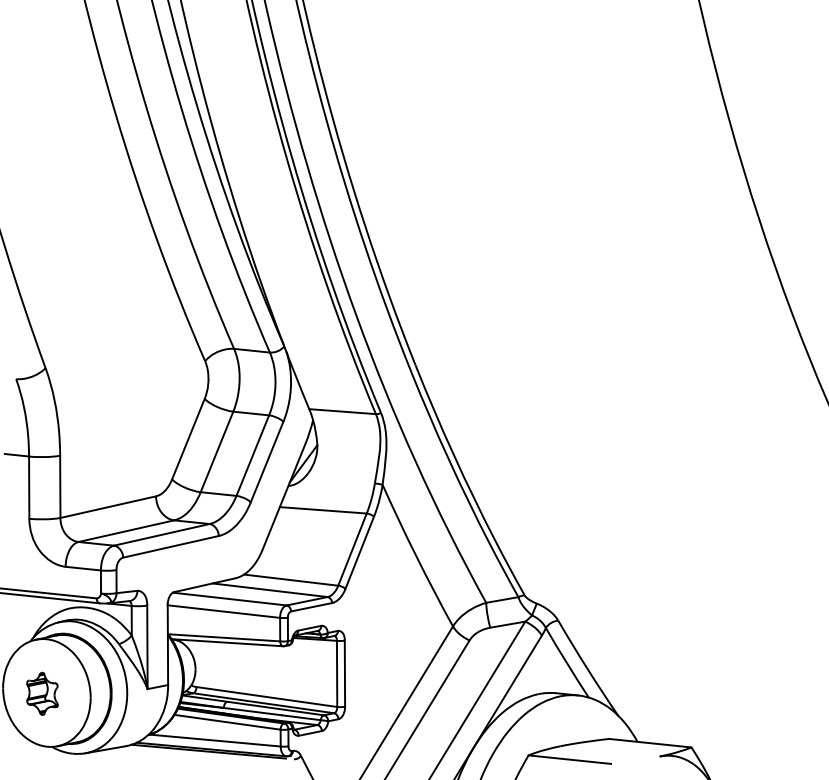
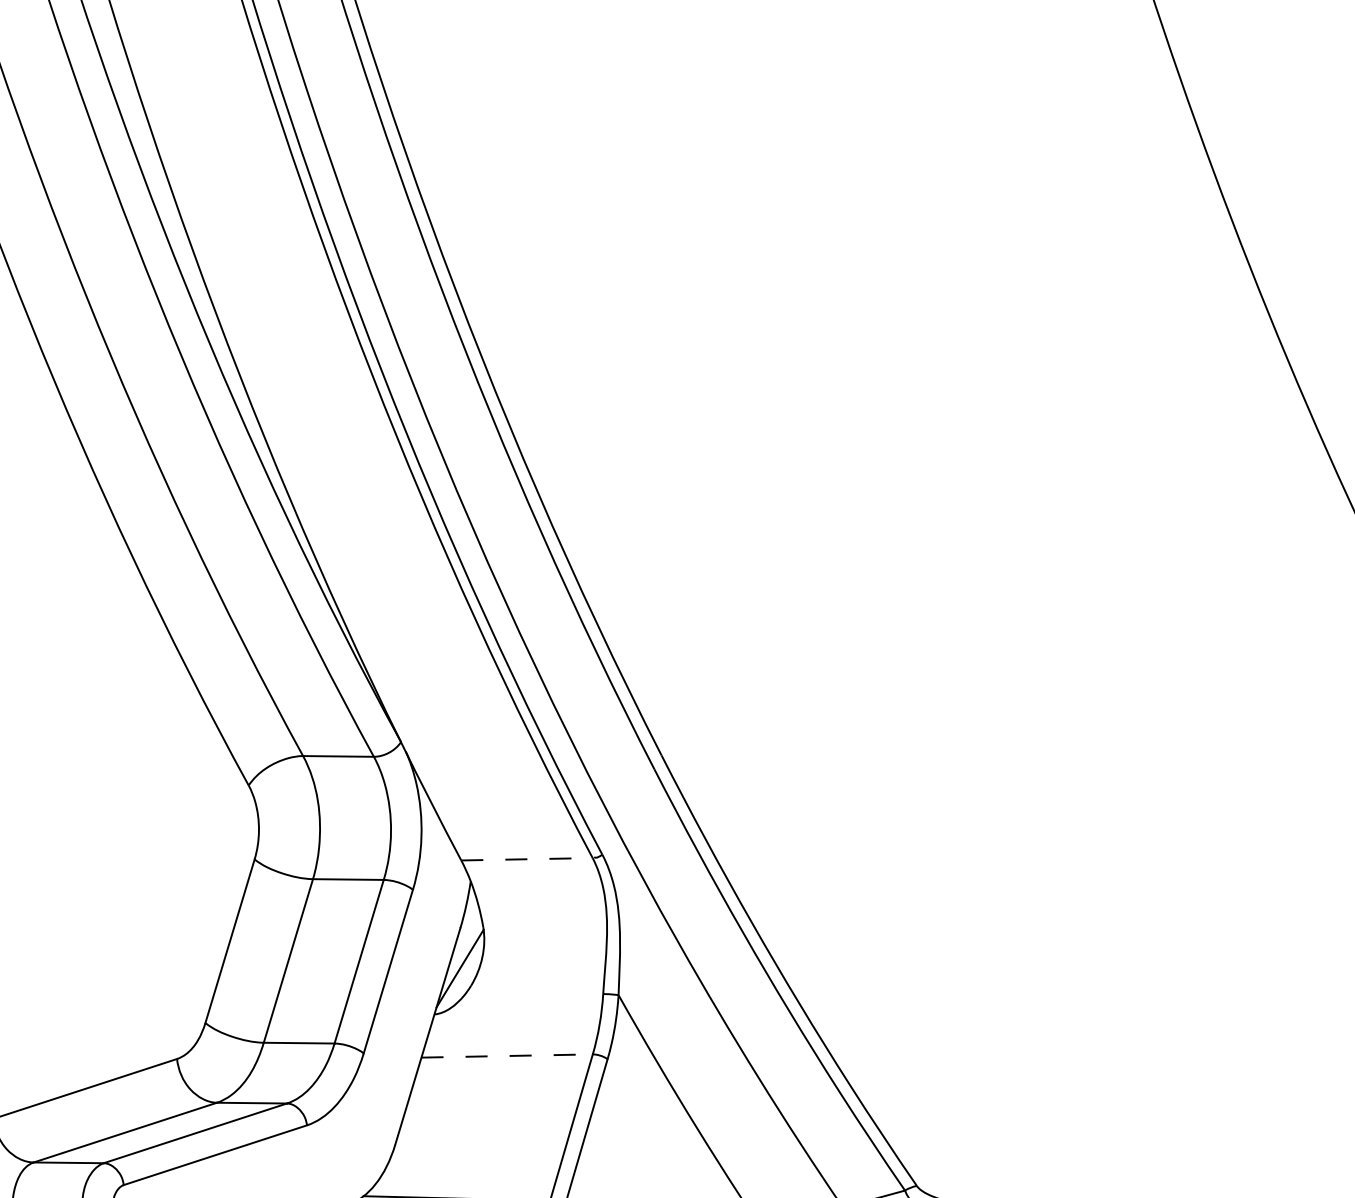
line: (343, 411) -> (528, 858), solid -> dashed
line: (323, 510) -> (507, 1056), solid -> dashed

